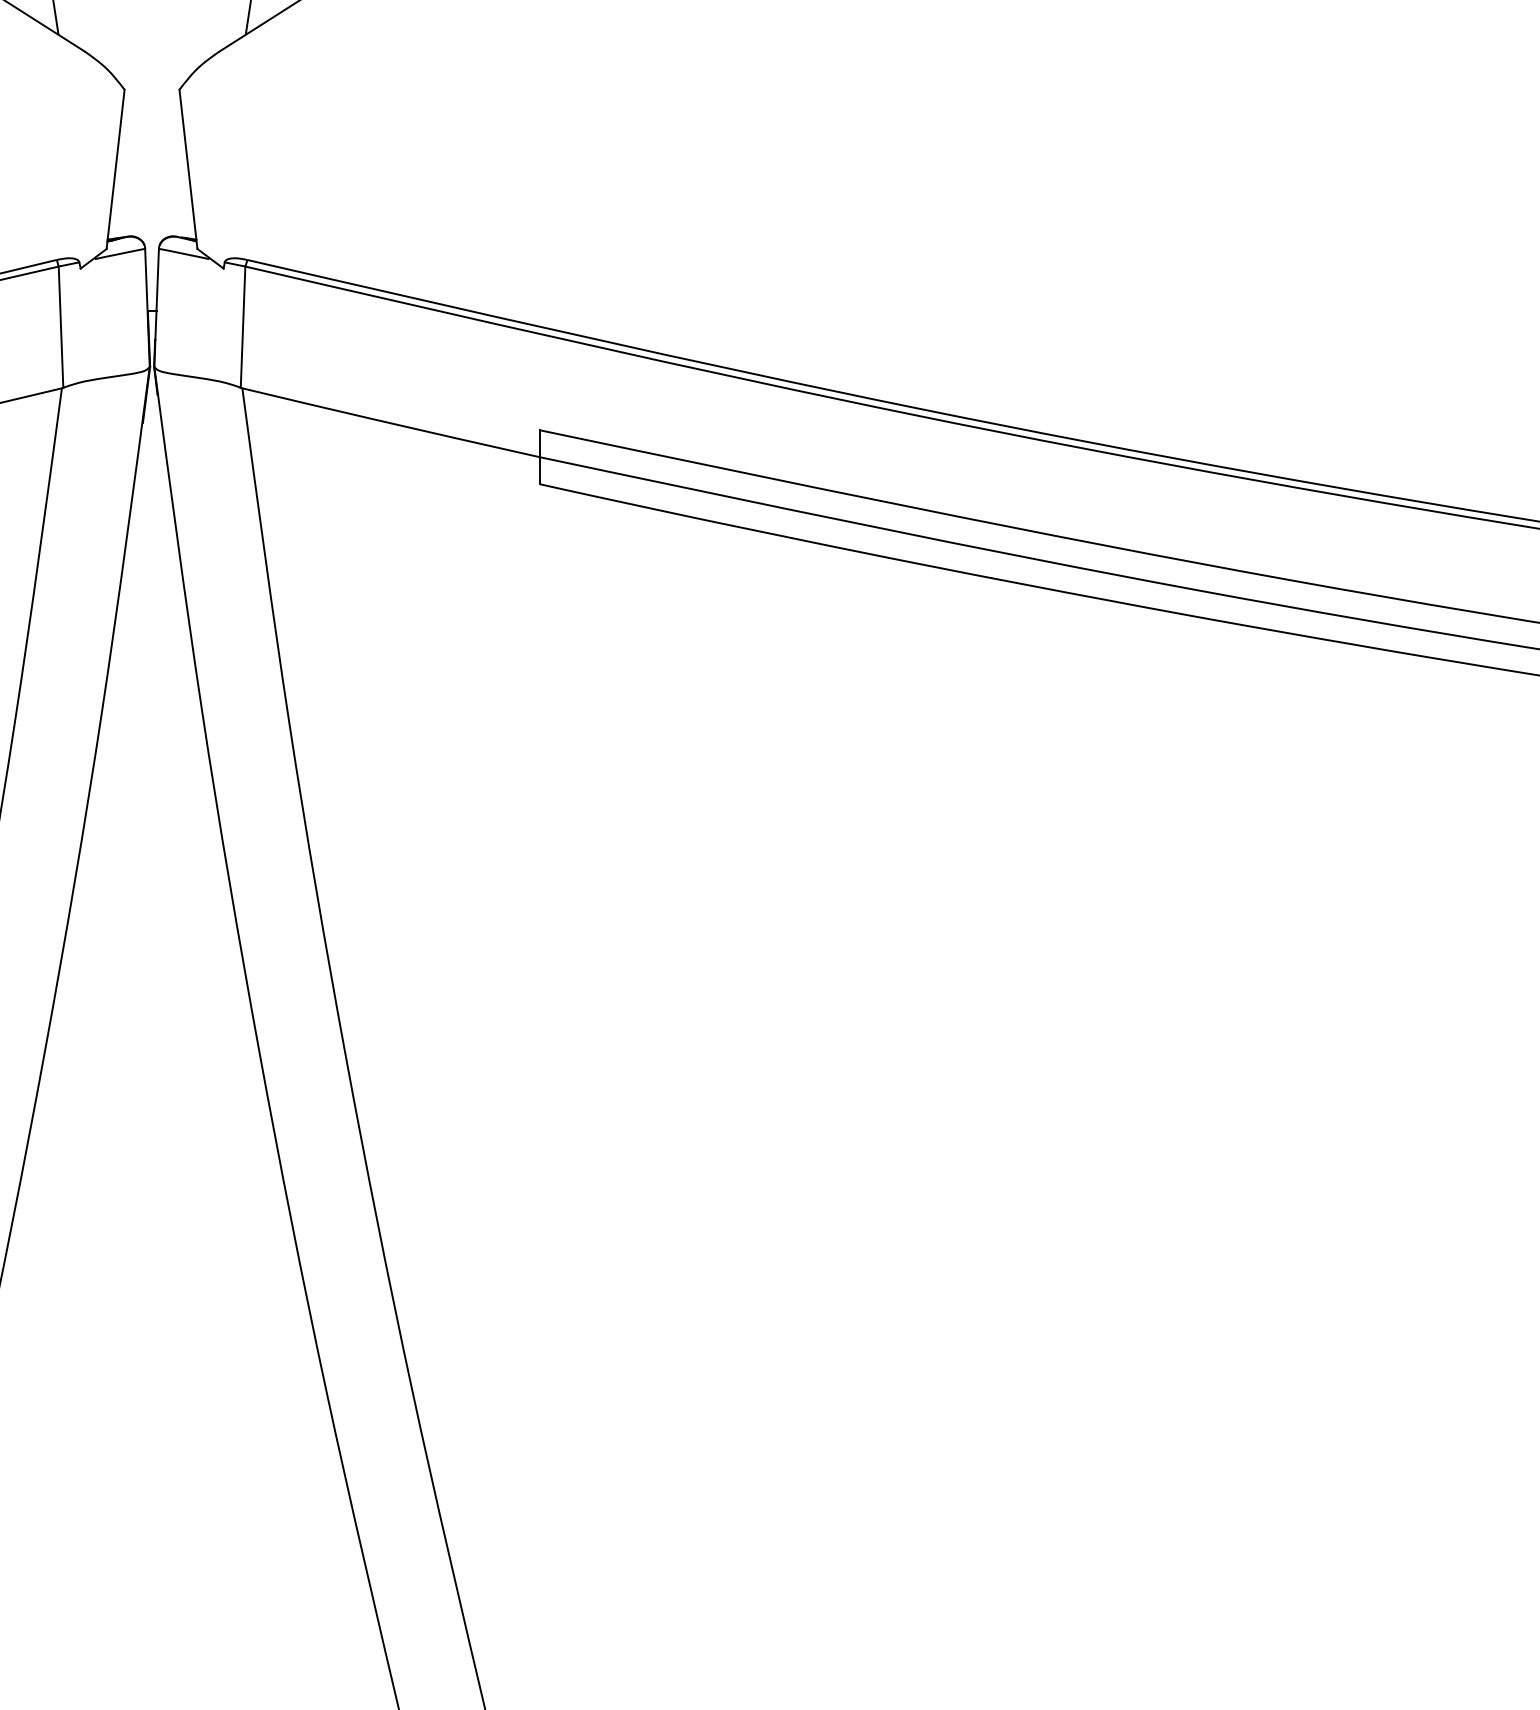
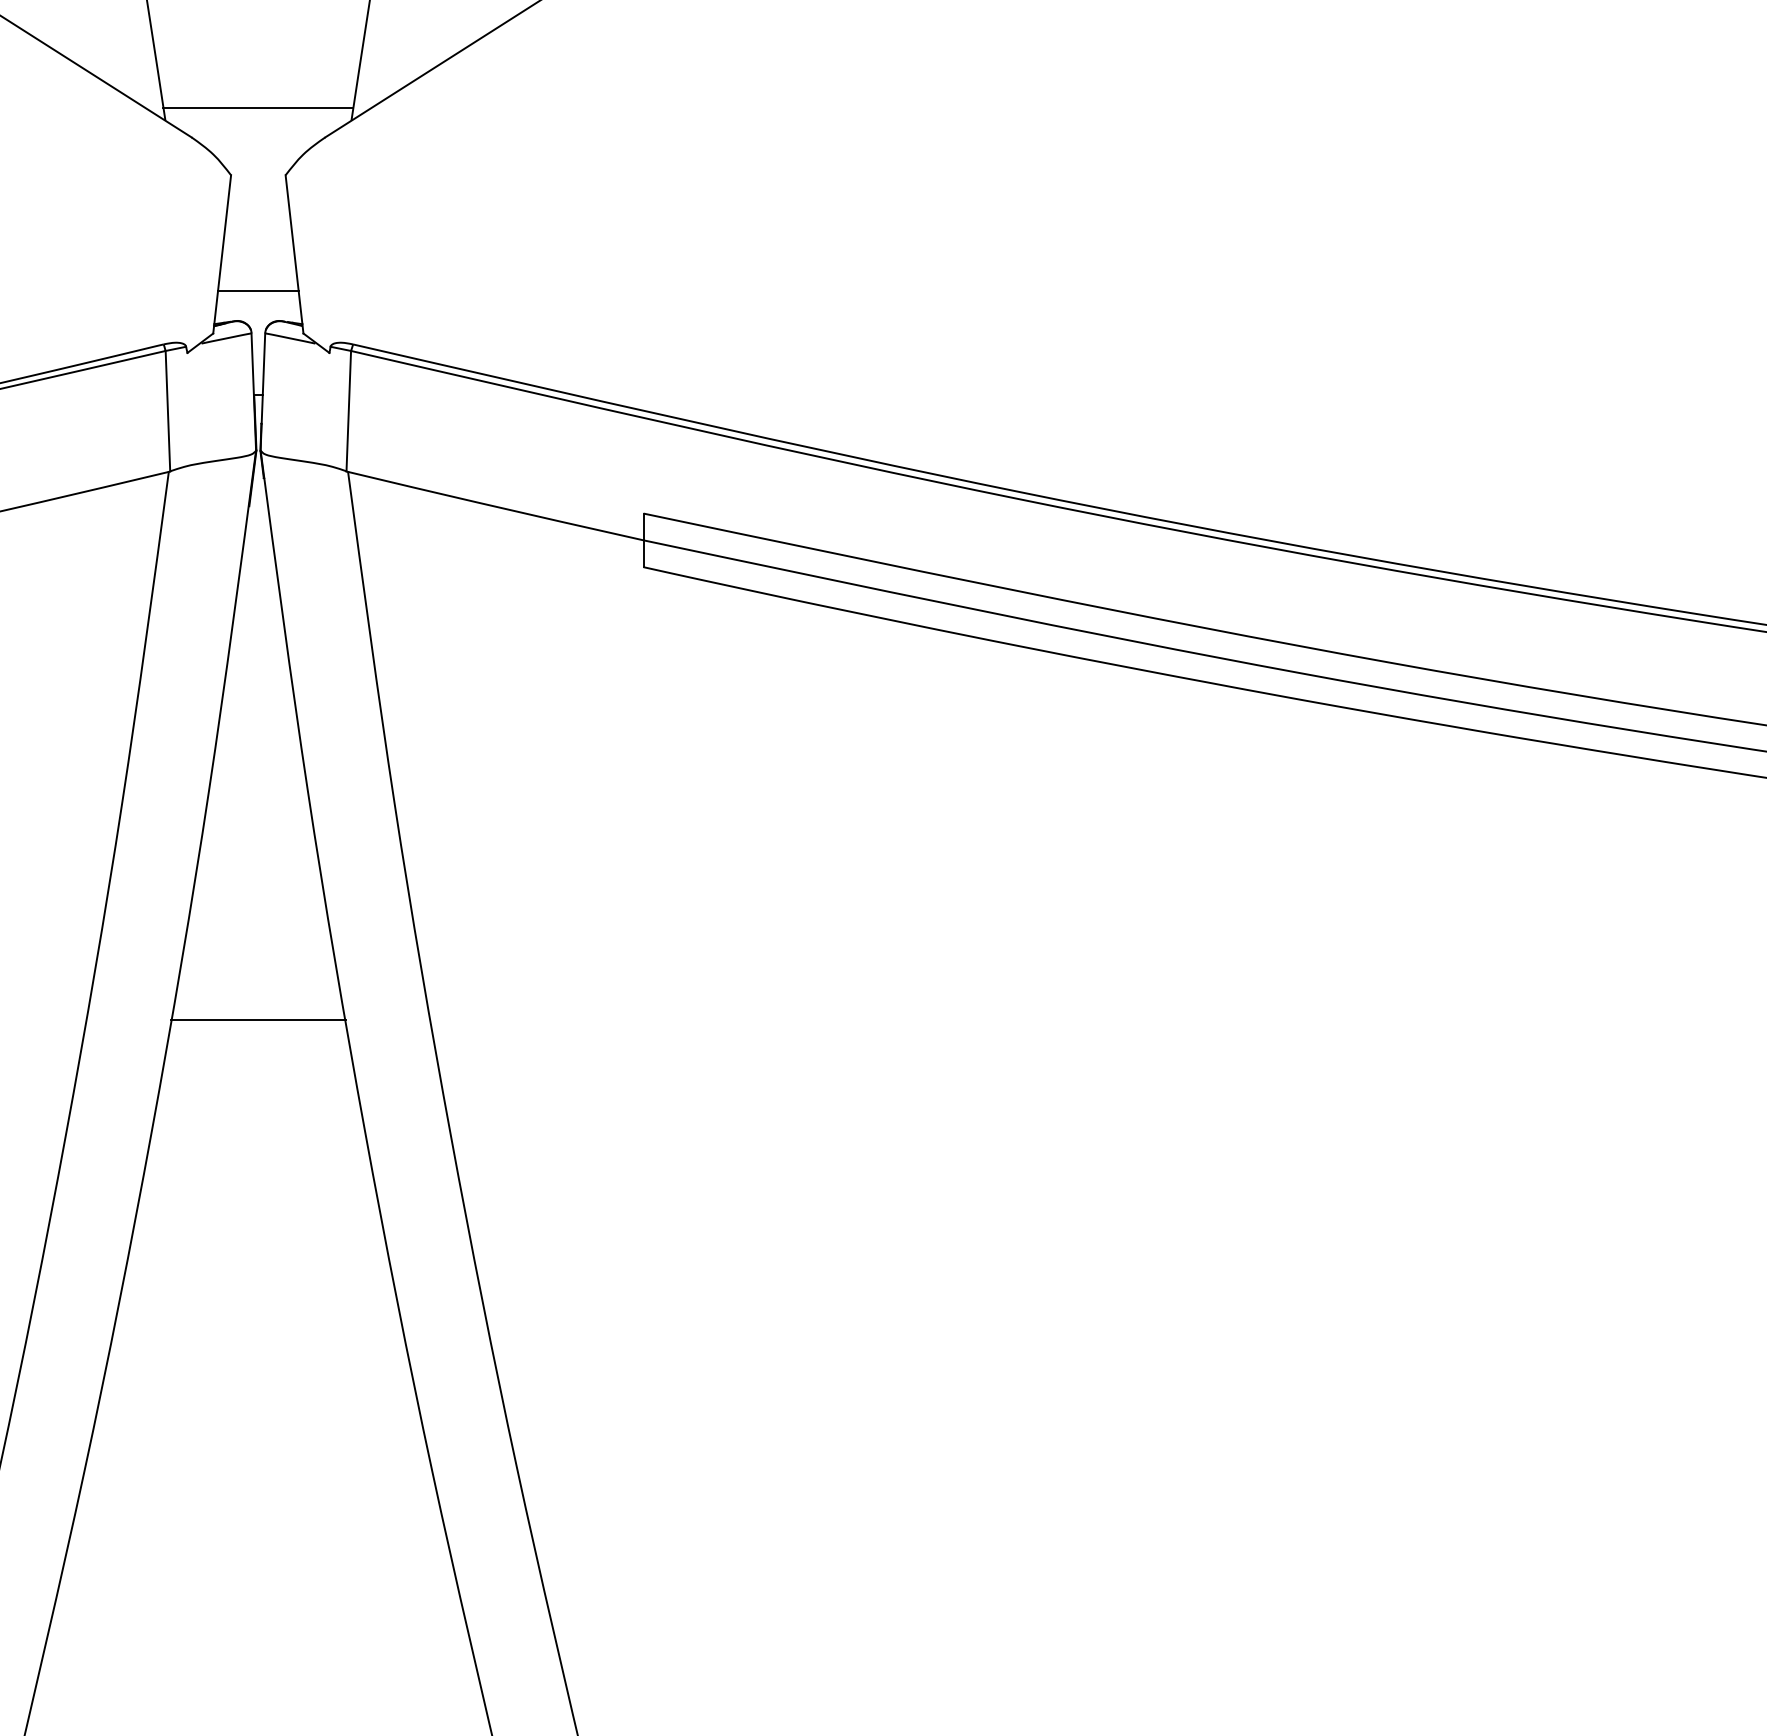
line: (152, 21) -> (258, 107), added
line: (152, 206) -> (258, 291), added
line: (152, 939) -> (258, 1019), added

